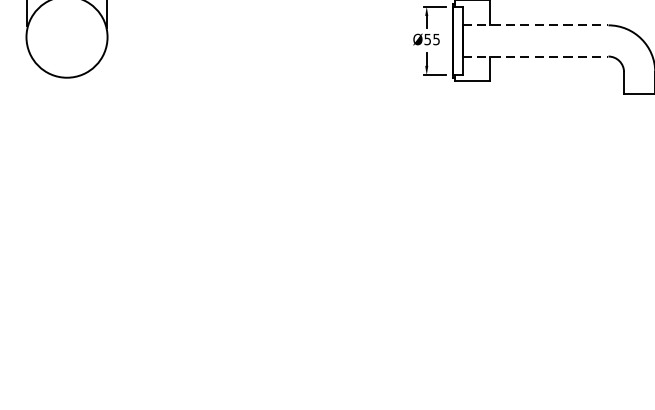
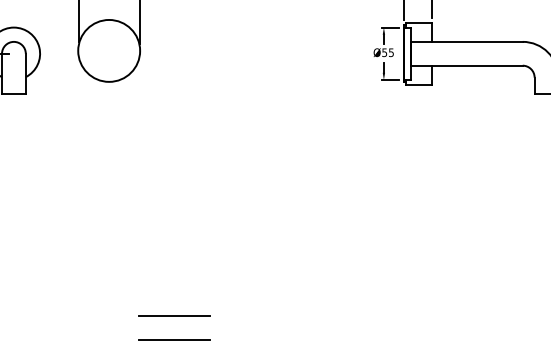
line: (534, 24) -> (466, 41), dashed -> solid
line: (534, 56) -> (466, 65), dashed -> solid
line: (152, 383) -> (174, 315), added

